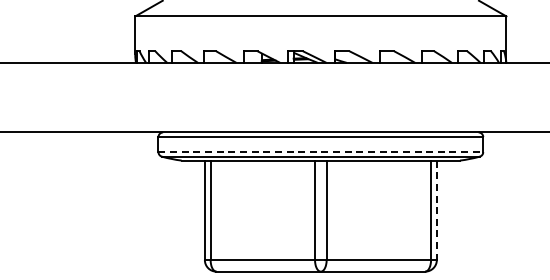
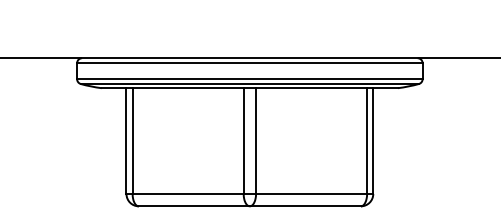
line: (321, 152) -> (250, 79), dashed -> solid
line: (436, 210) -> (372, 141), dashed -> solid

